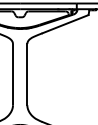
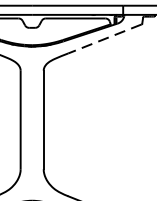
line: (65, 24) -> (105, 39), solid -> dashed

